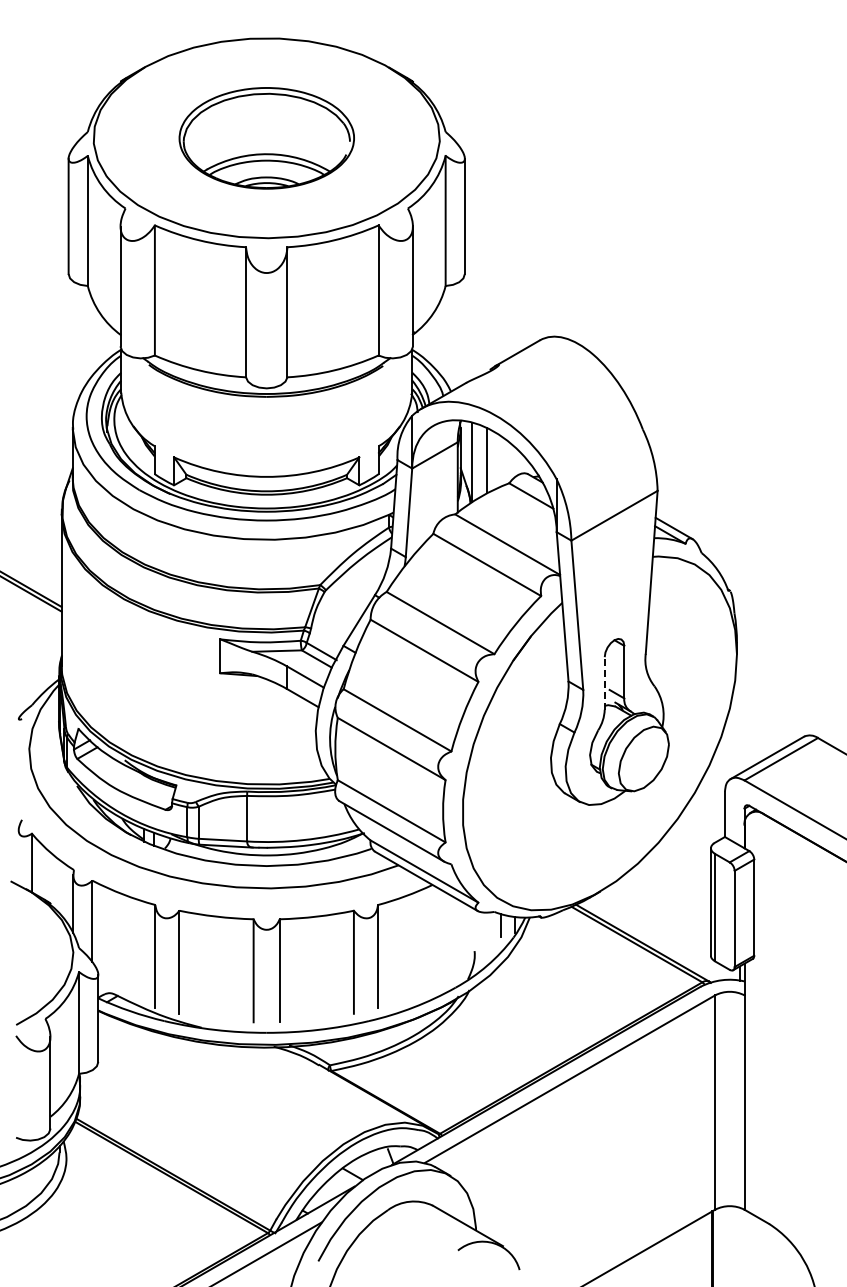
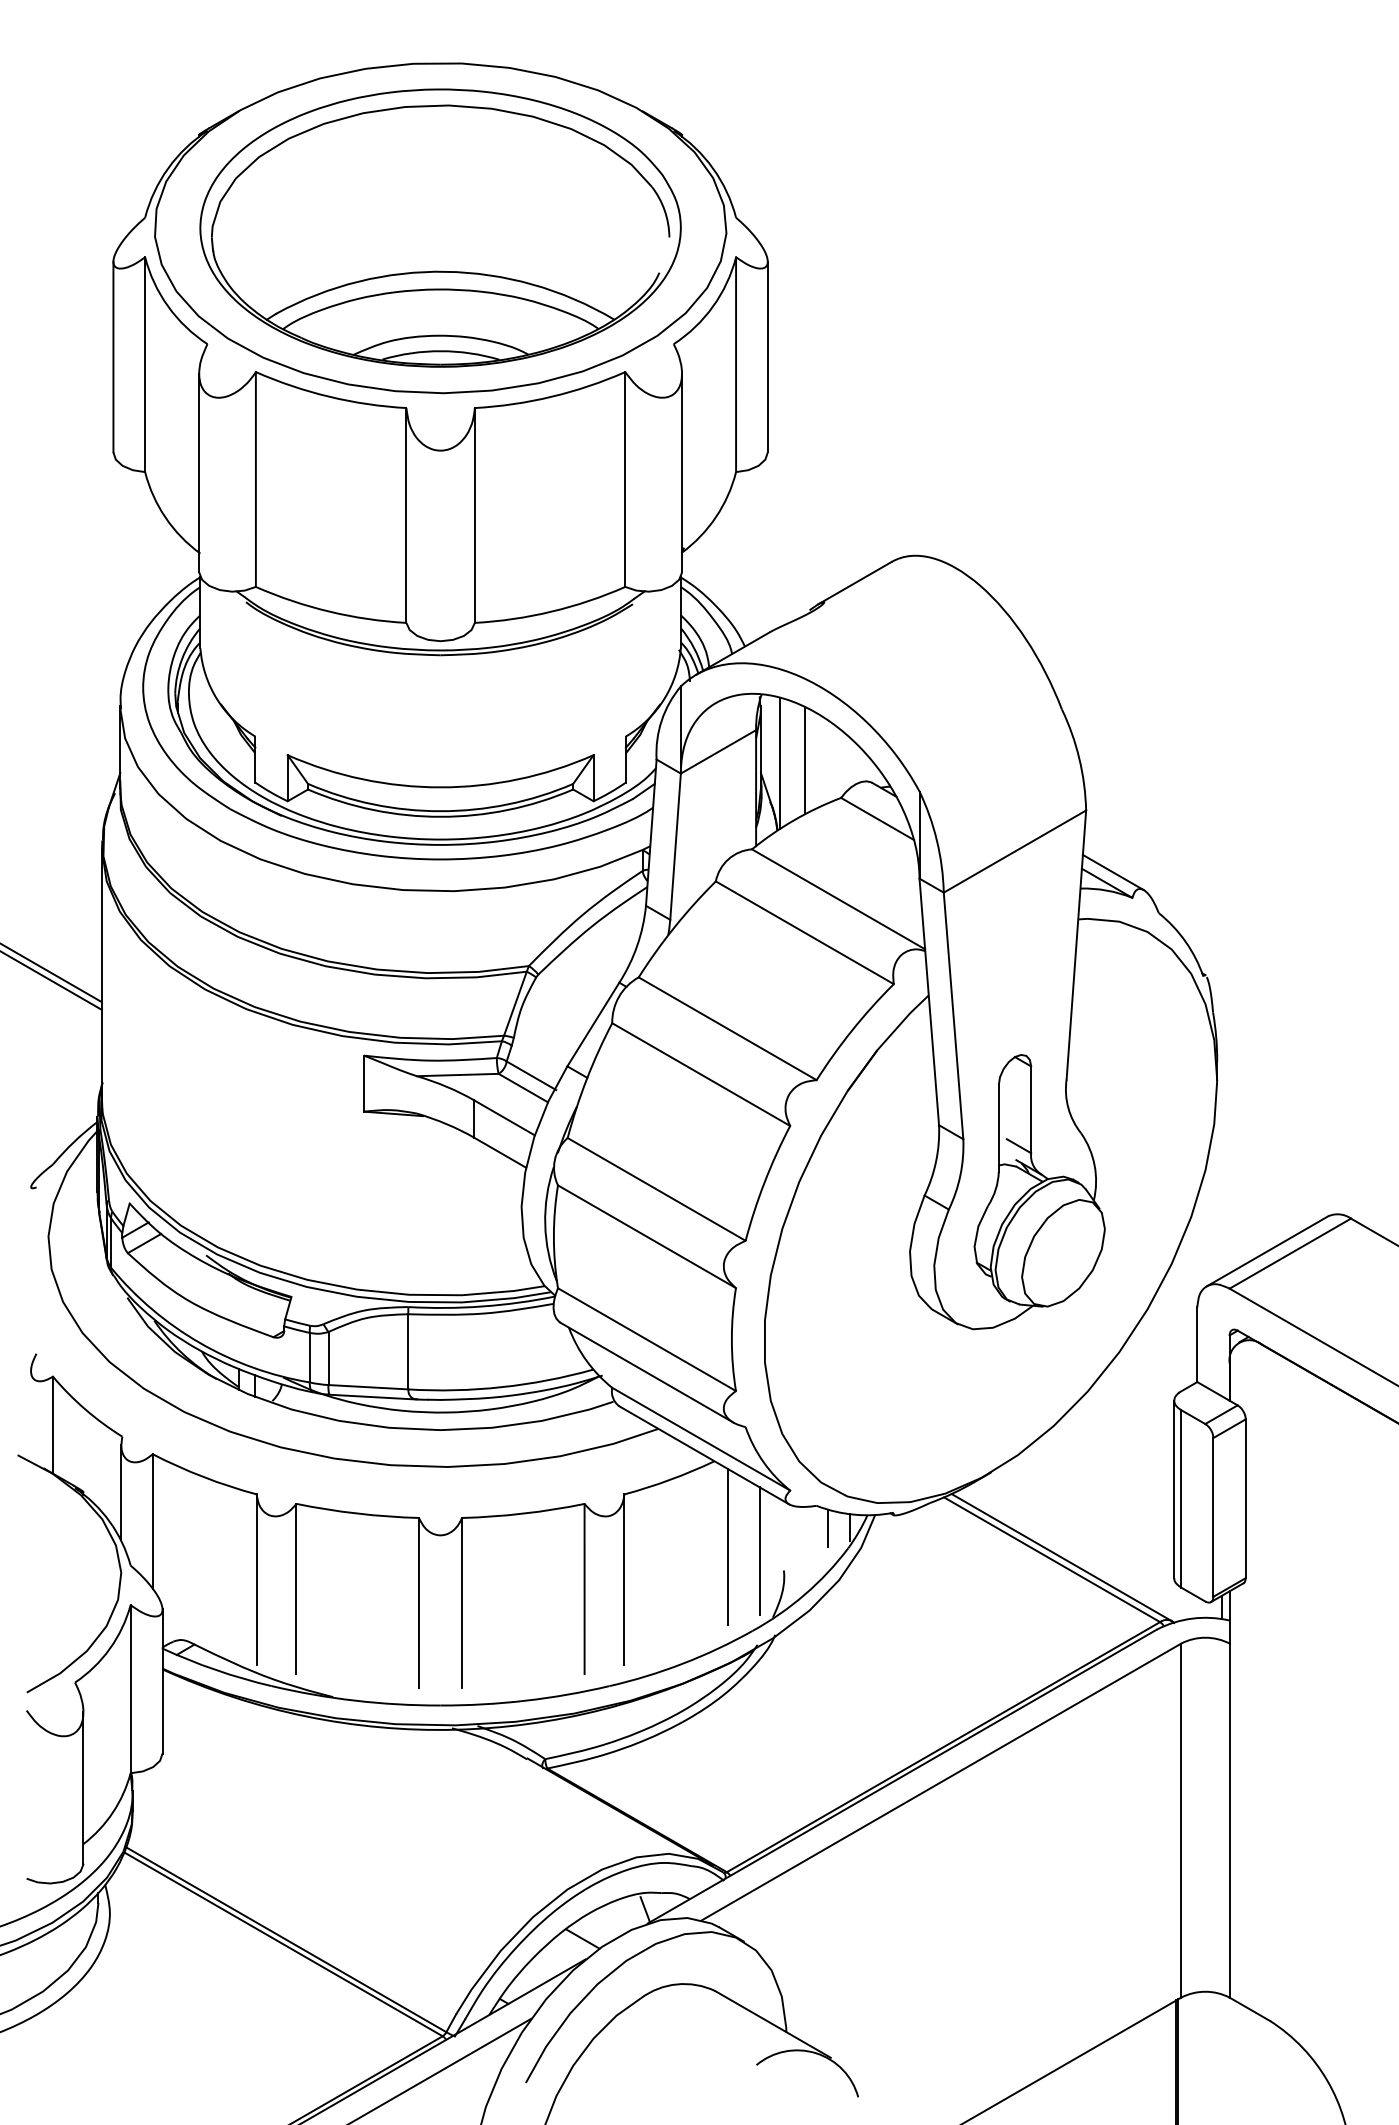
part: (266, 138) -> (440, 228), size x1.67
line: (604, 682) -> (998, 1126), dashed -> solid
line: (440, 936) -> (727, 1546), added
line: (459, 939) -> (758, 1551), added

